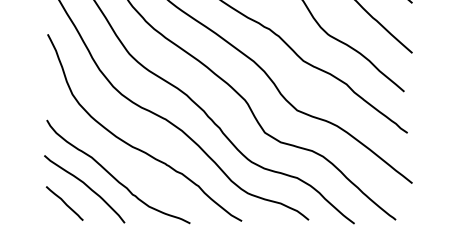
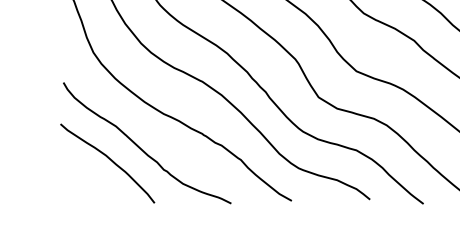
curve: (64, 203) -> (84, 180), removed

